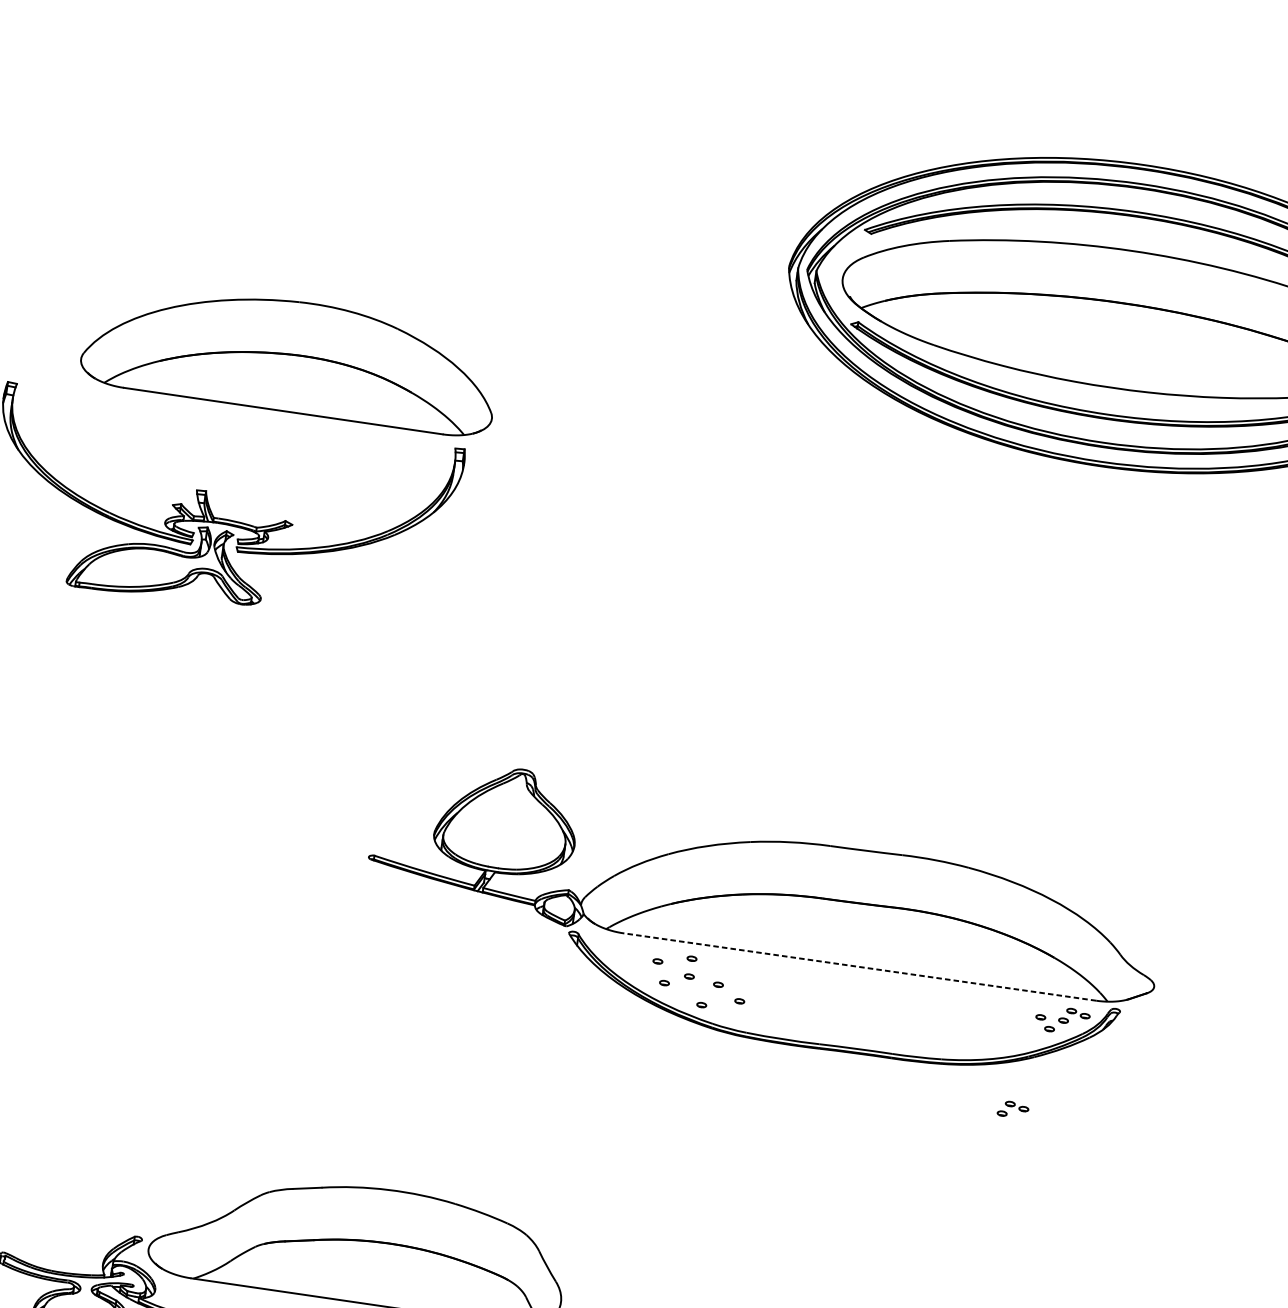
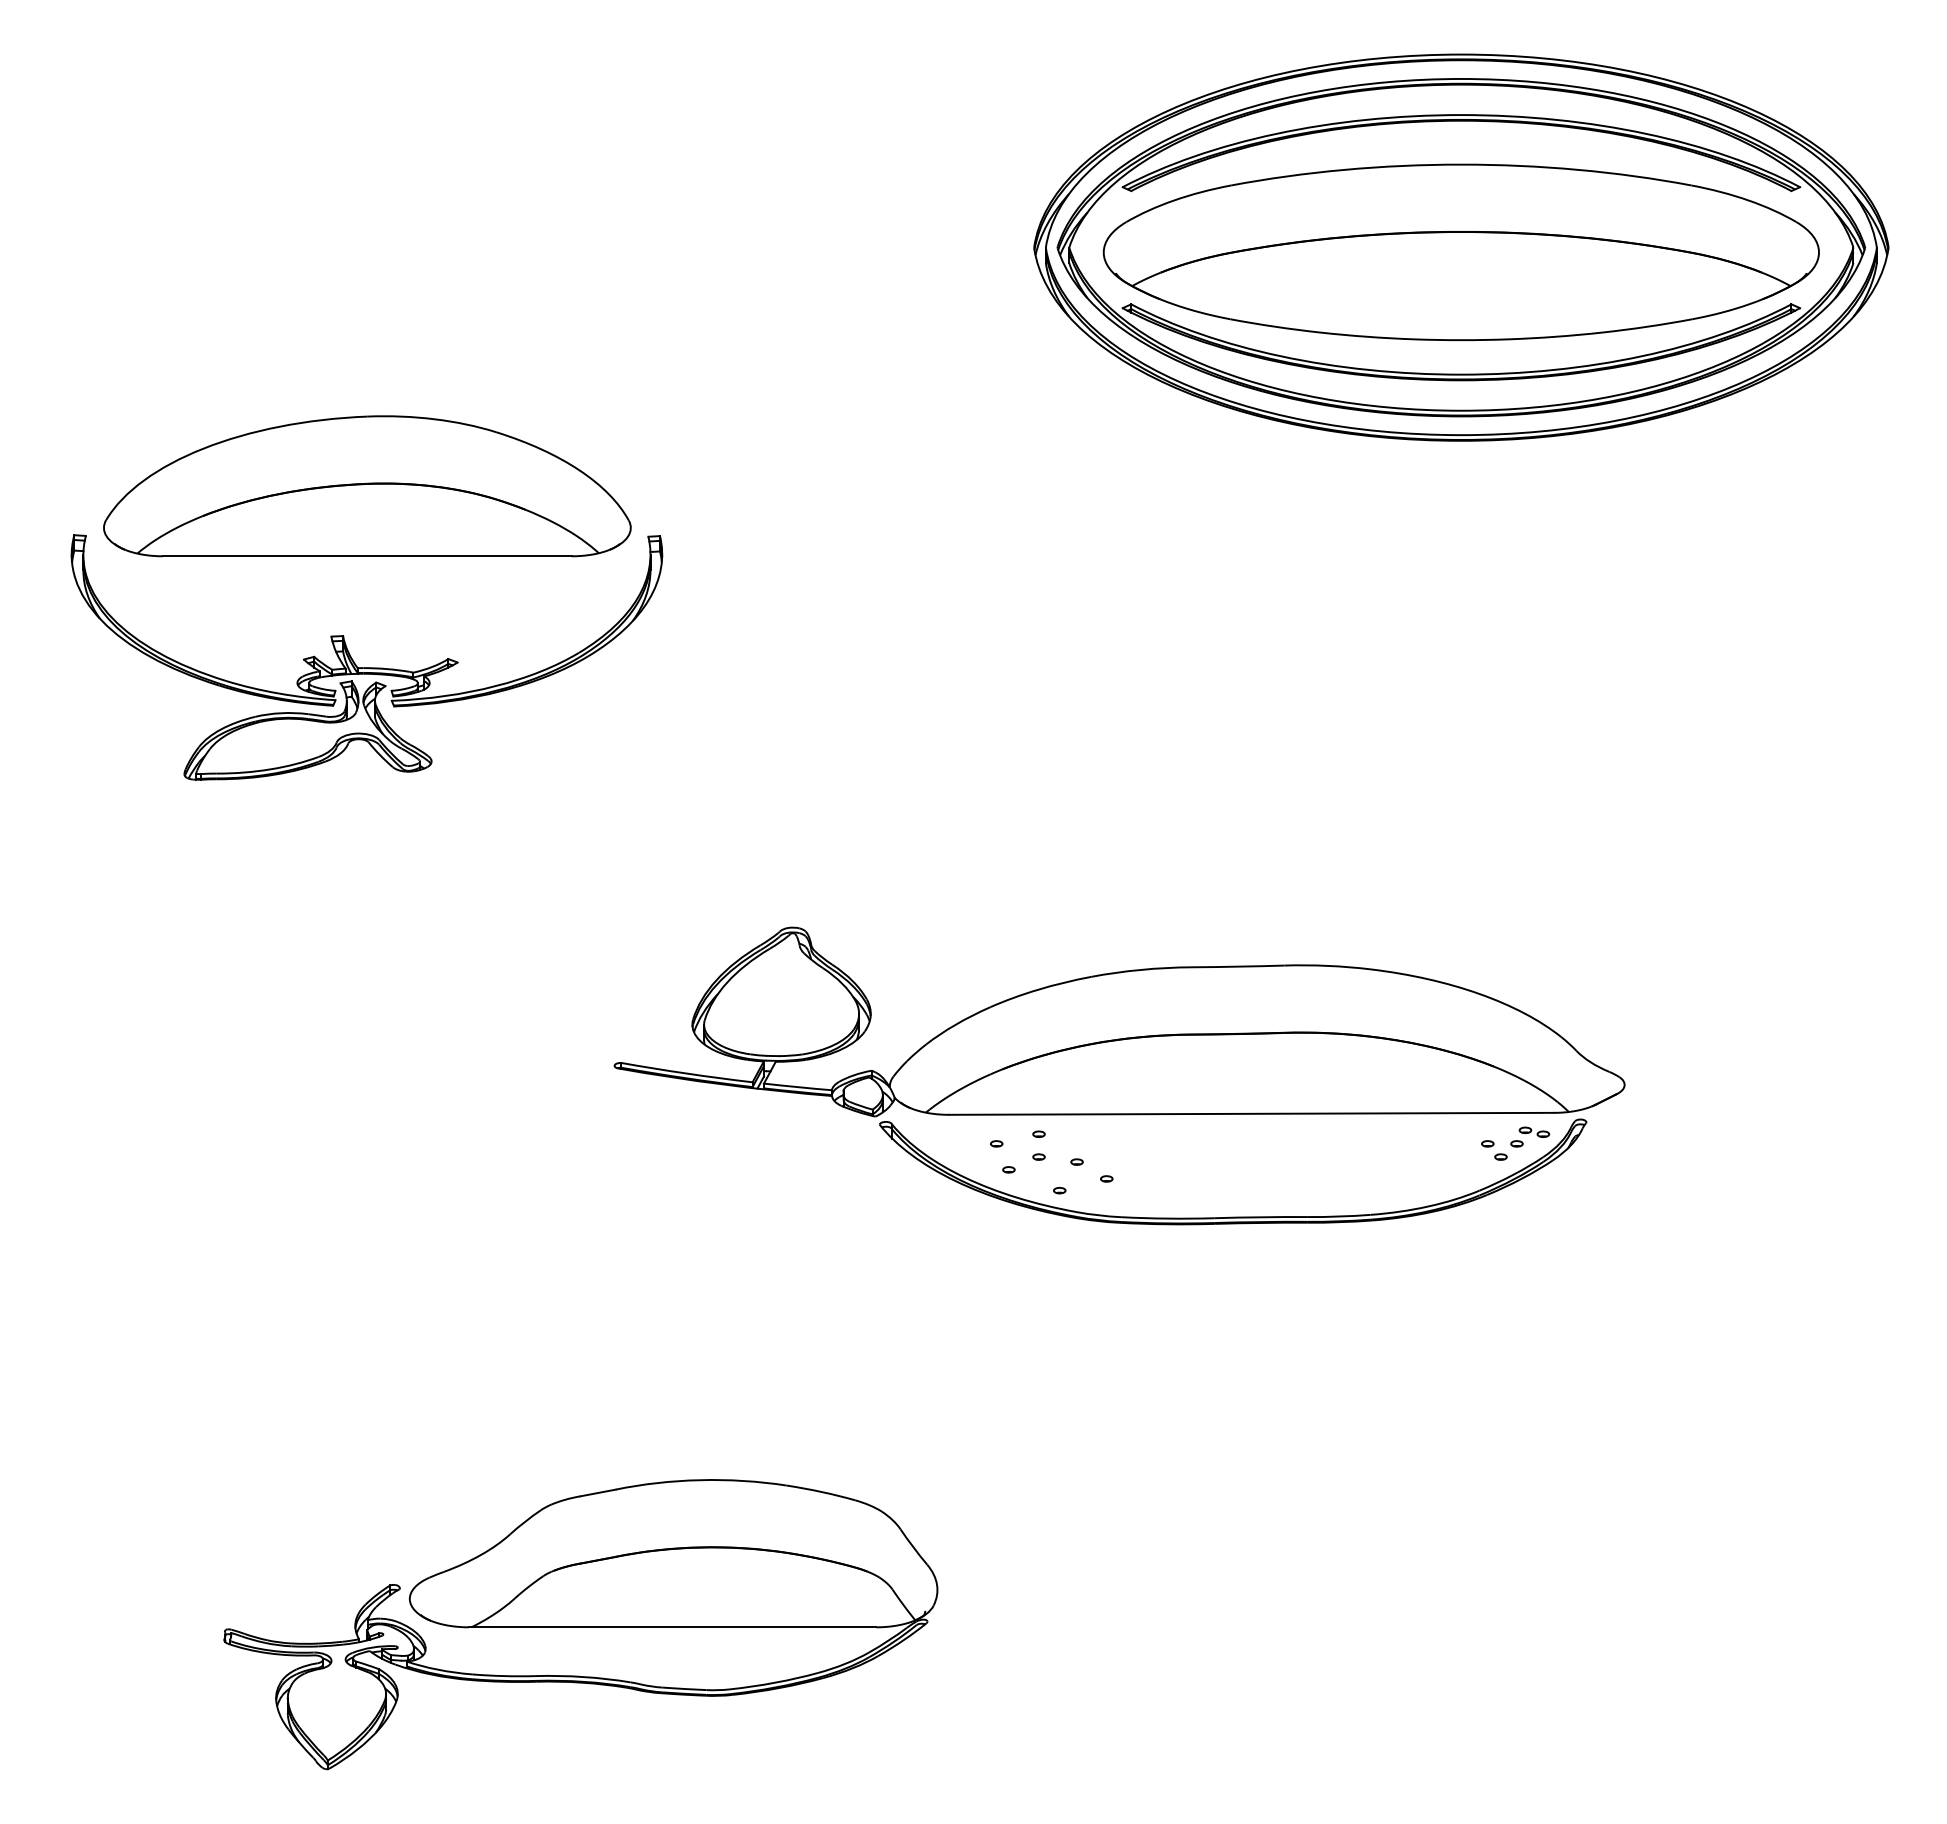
part: (291, 356) -> (367, 486), moved
line: (860, 966) -> (1251, 1113), dashed -> solid
part: (1013, 1109) -> (1470, 1264), removed

